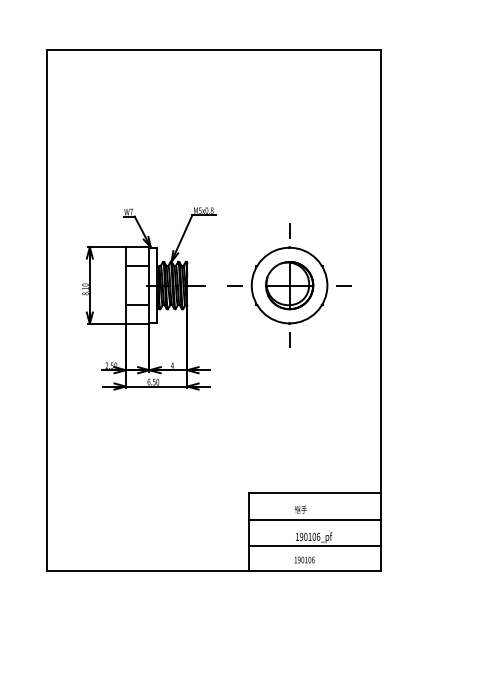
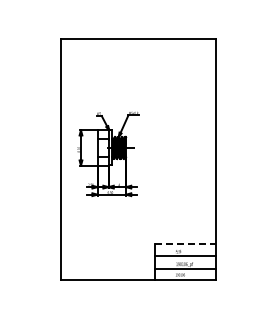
part: (289, 284) -> (173, 147), removed
line: (315, 494) -> (185, 244), solid -> dashed

